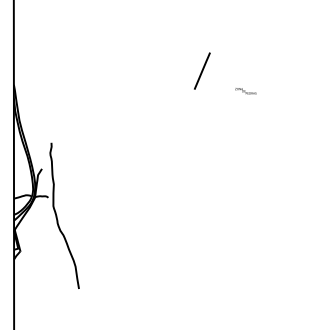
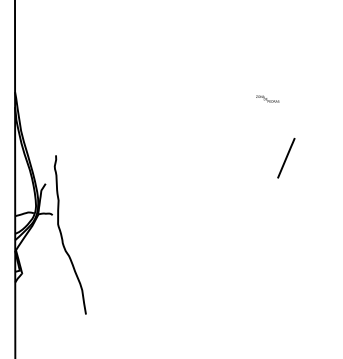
line: (202, 71) -> (286, 158), moved

